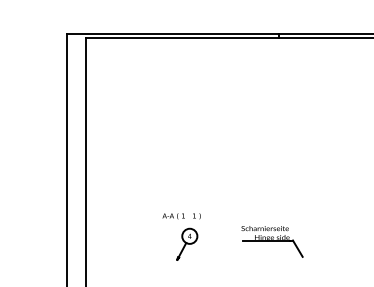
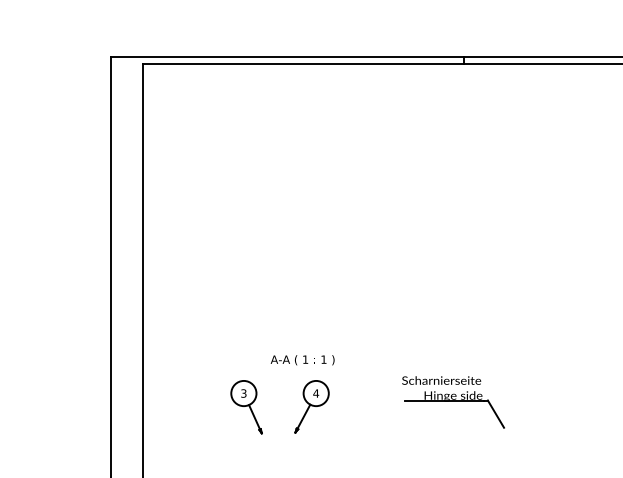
part: (147, 244) -> (245, 407), added

